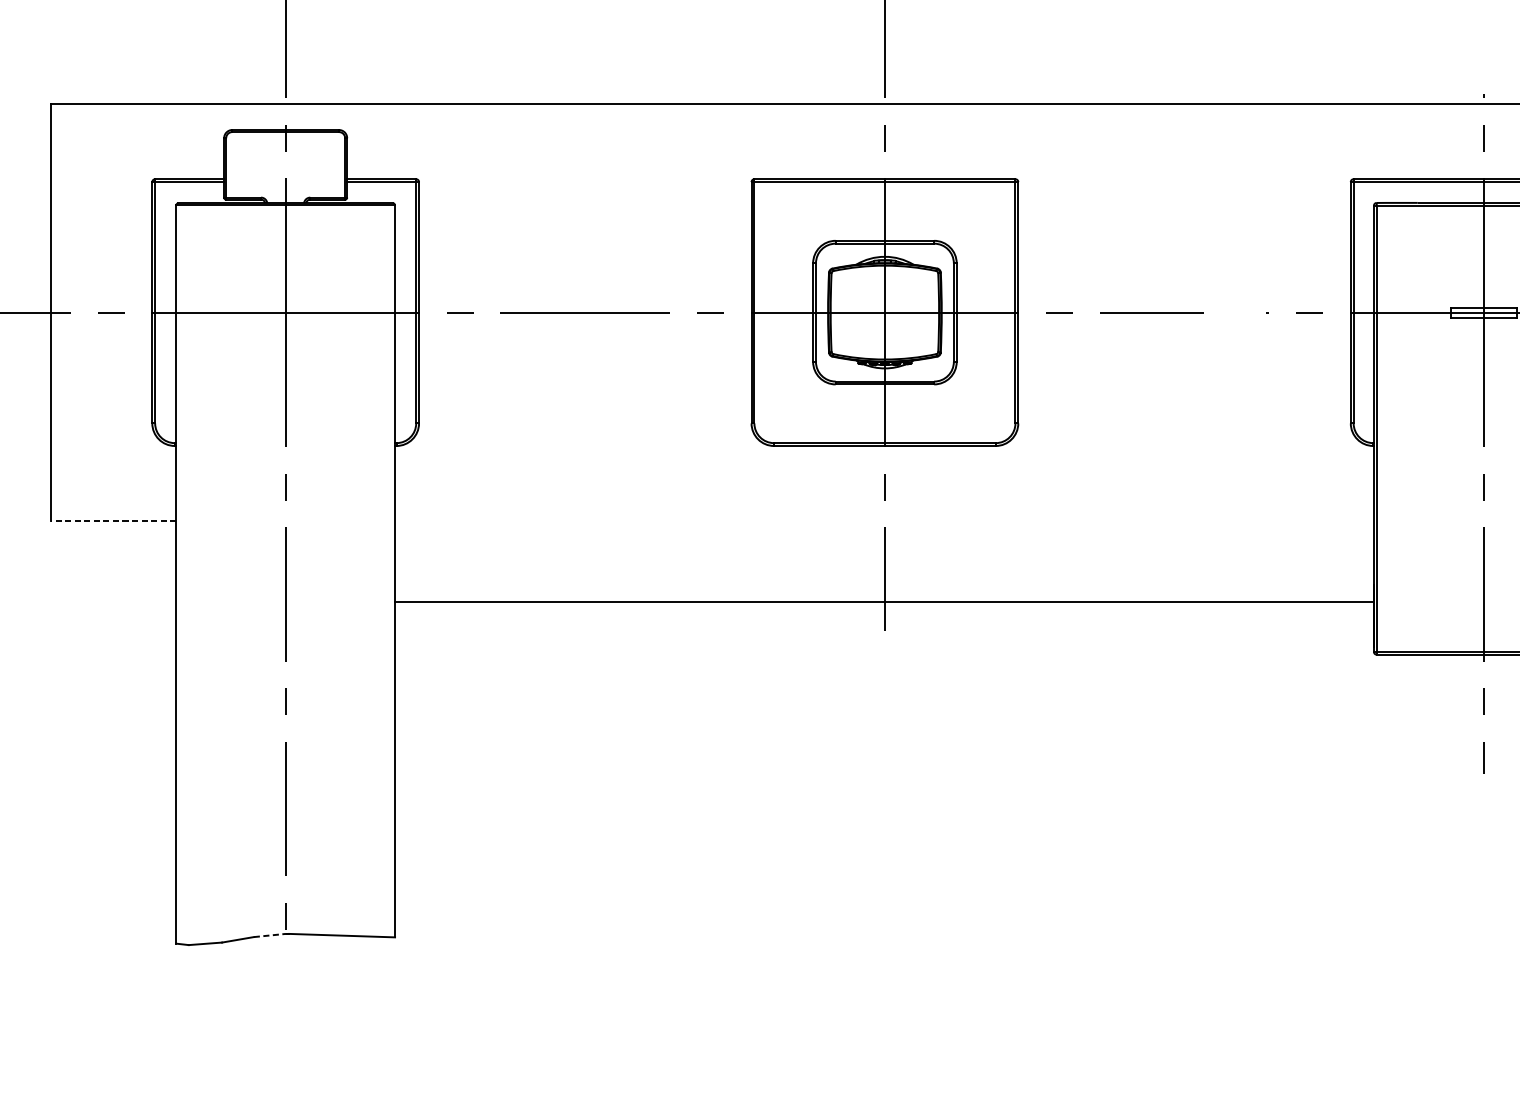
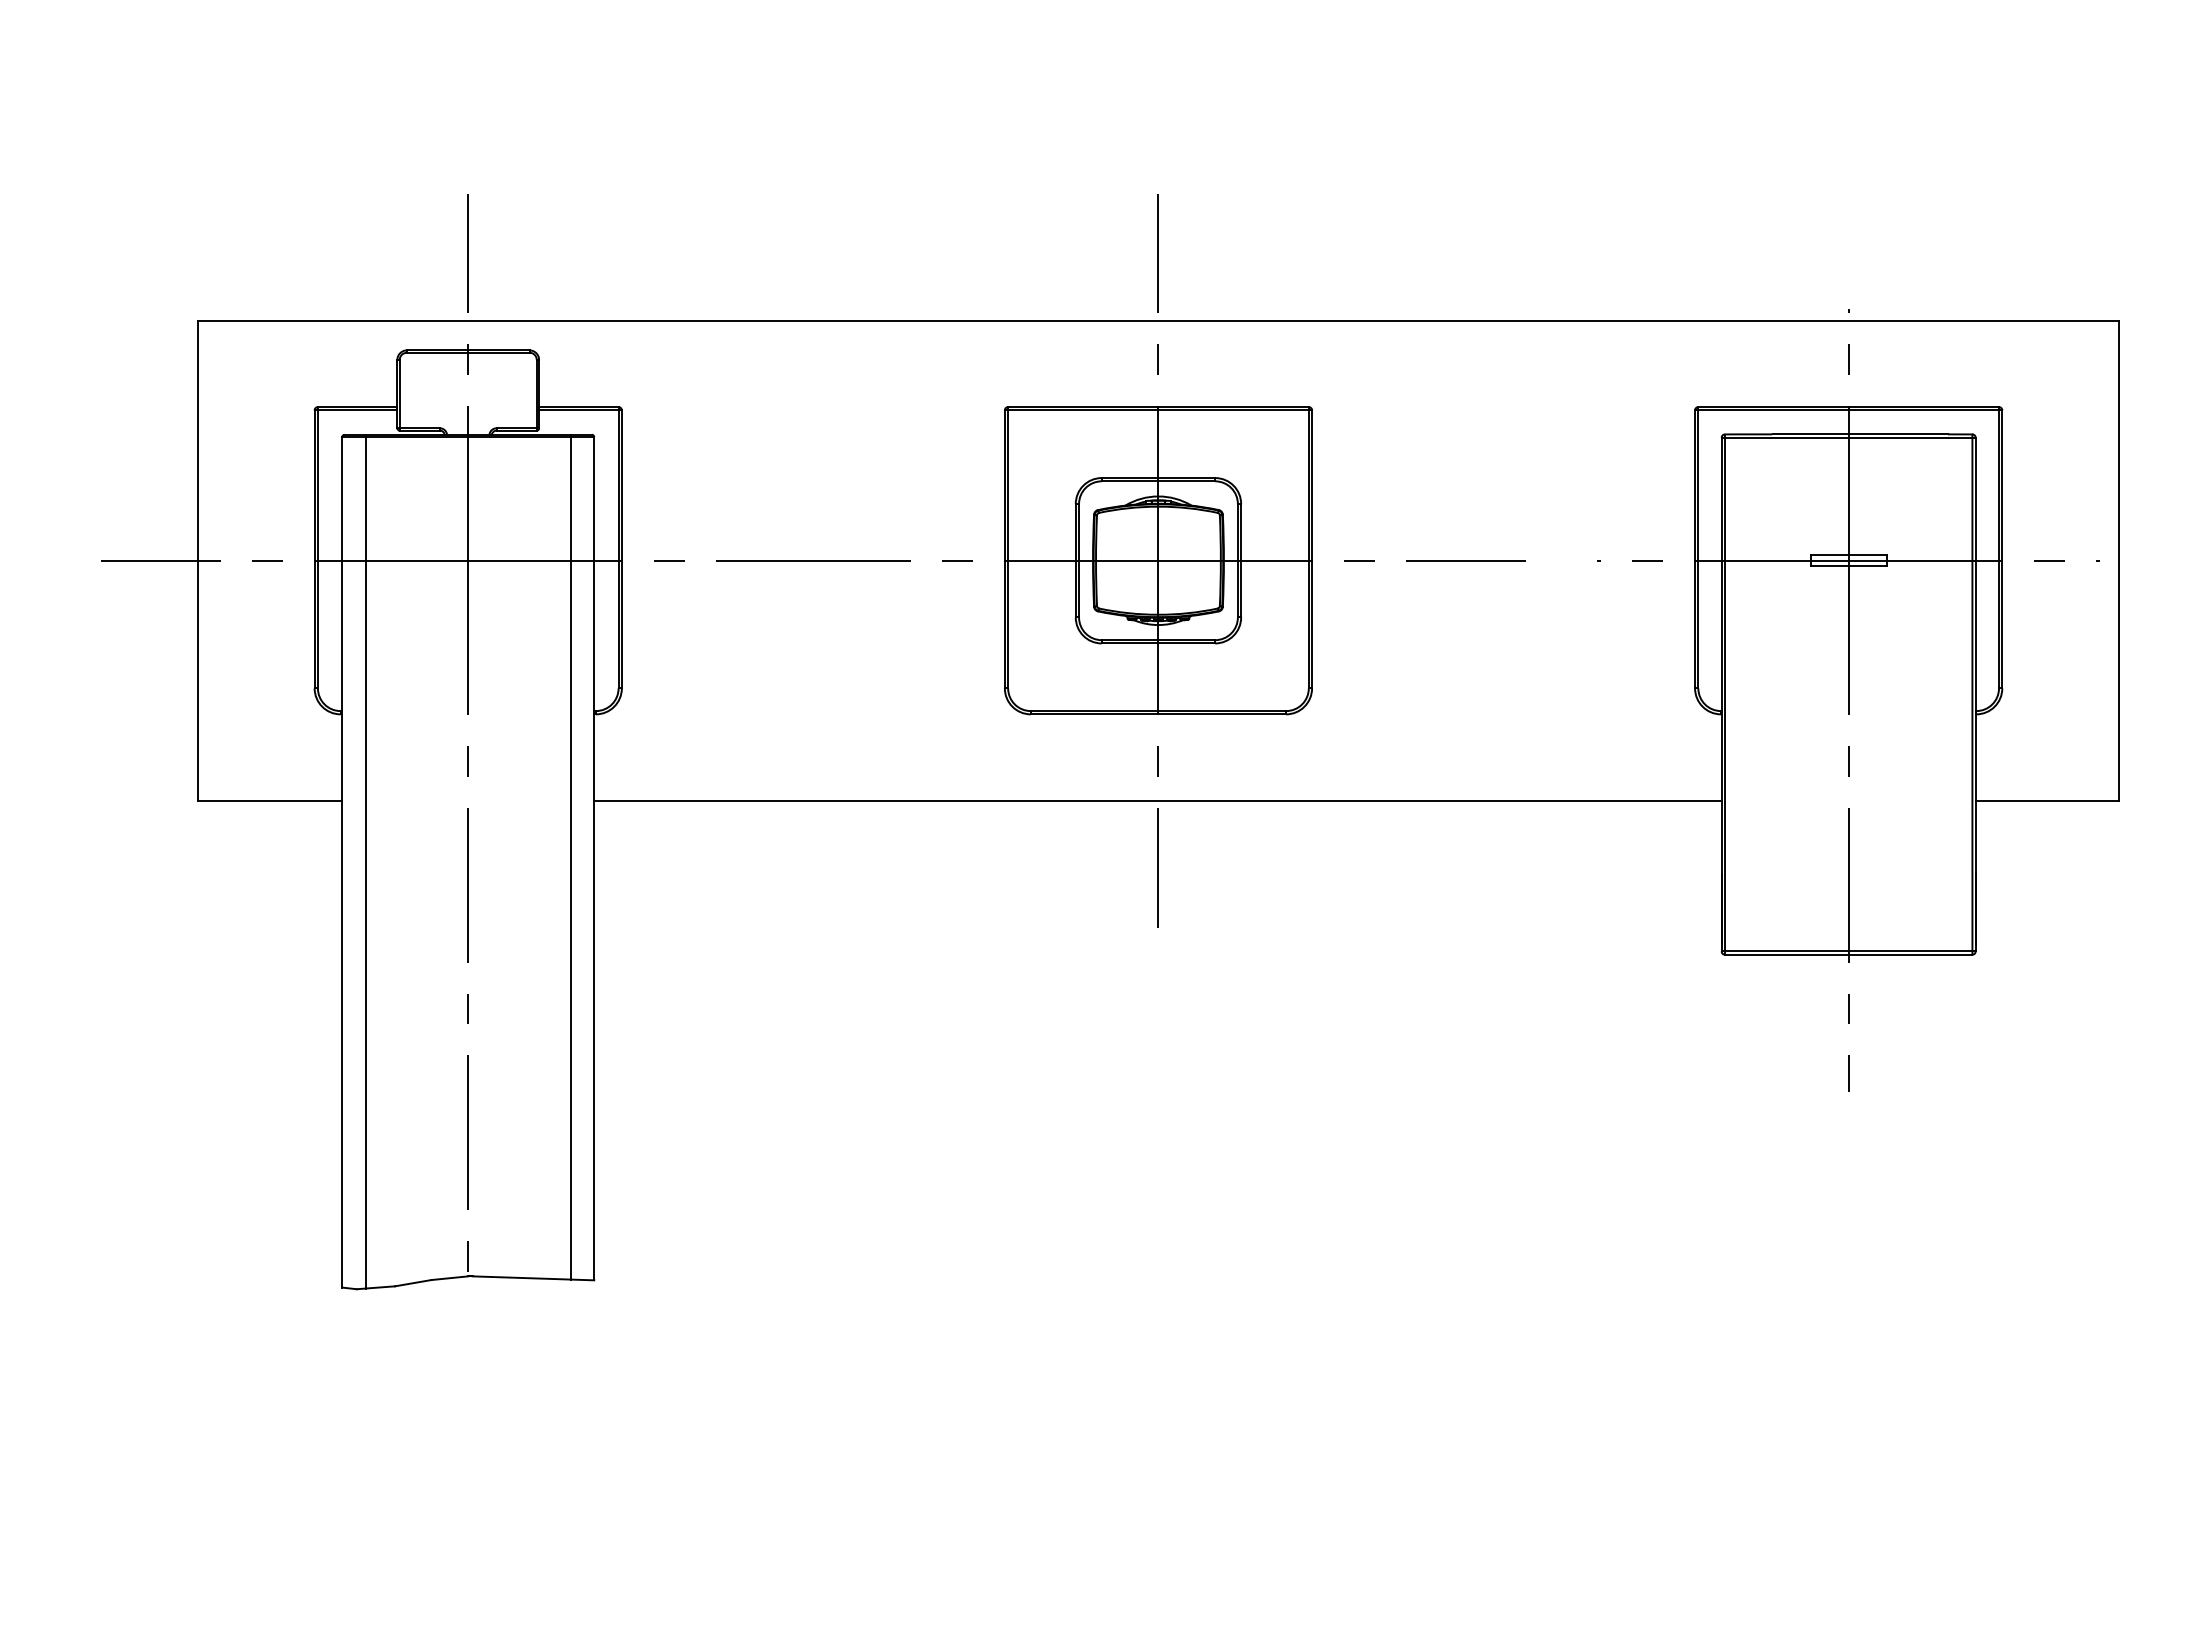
line: (113, 520) -> (269, 800), dashed -> solid
line: (374, 569) -> (570, 856), added
line: (196, 573) -> (365, 861), added
line: (884, 601) -> (1157, 800), moved
line: (270, 935) -> (450, 1278), dashed -> solid

